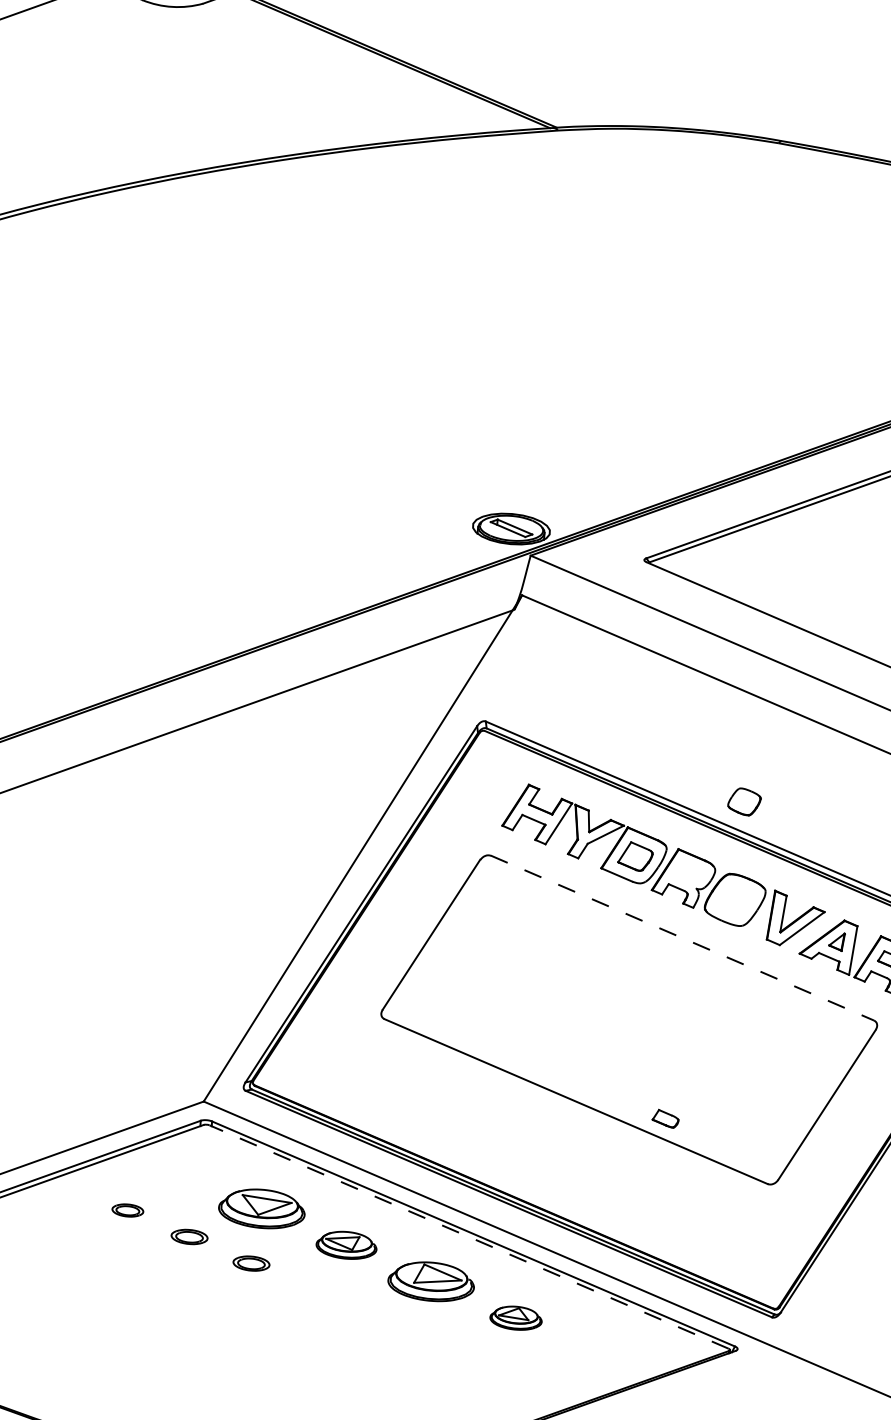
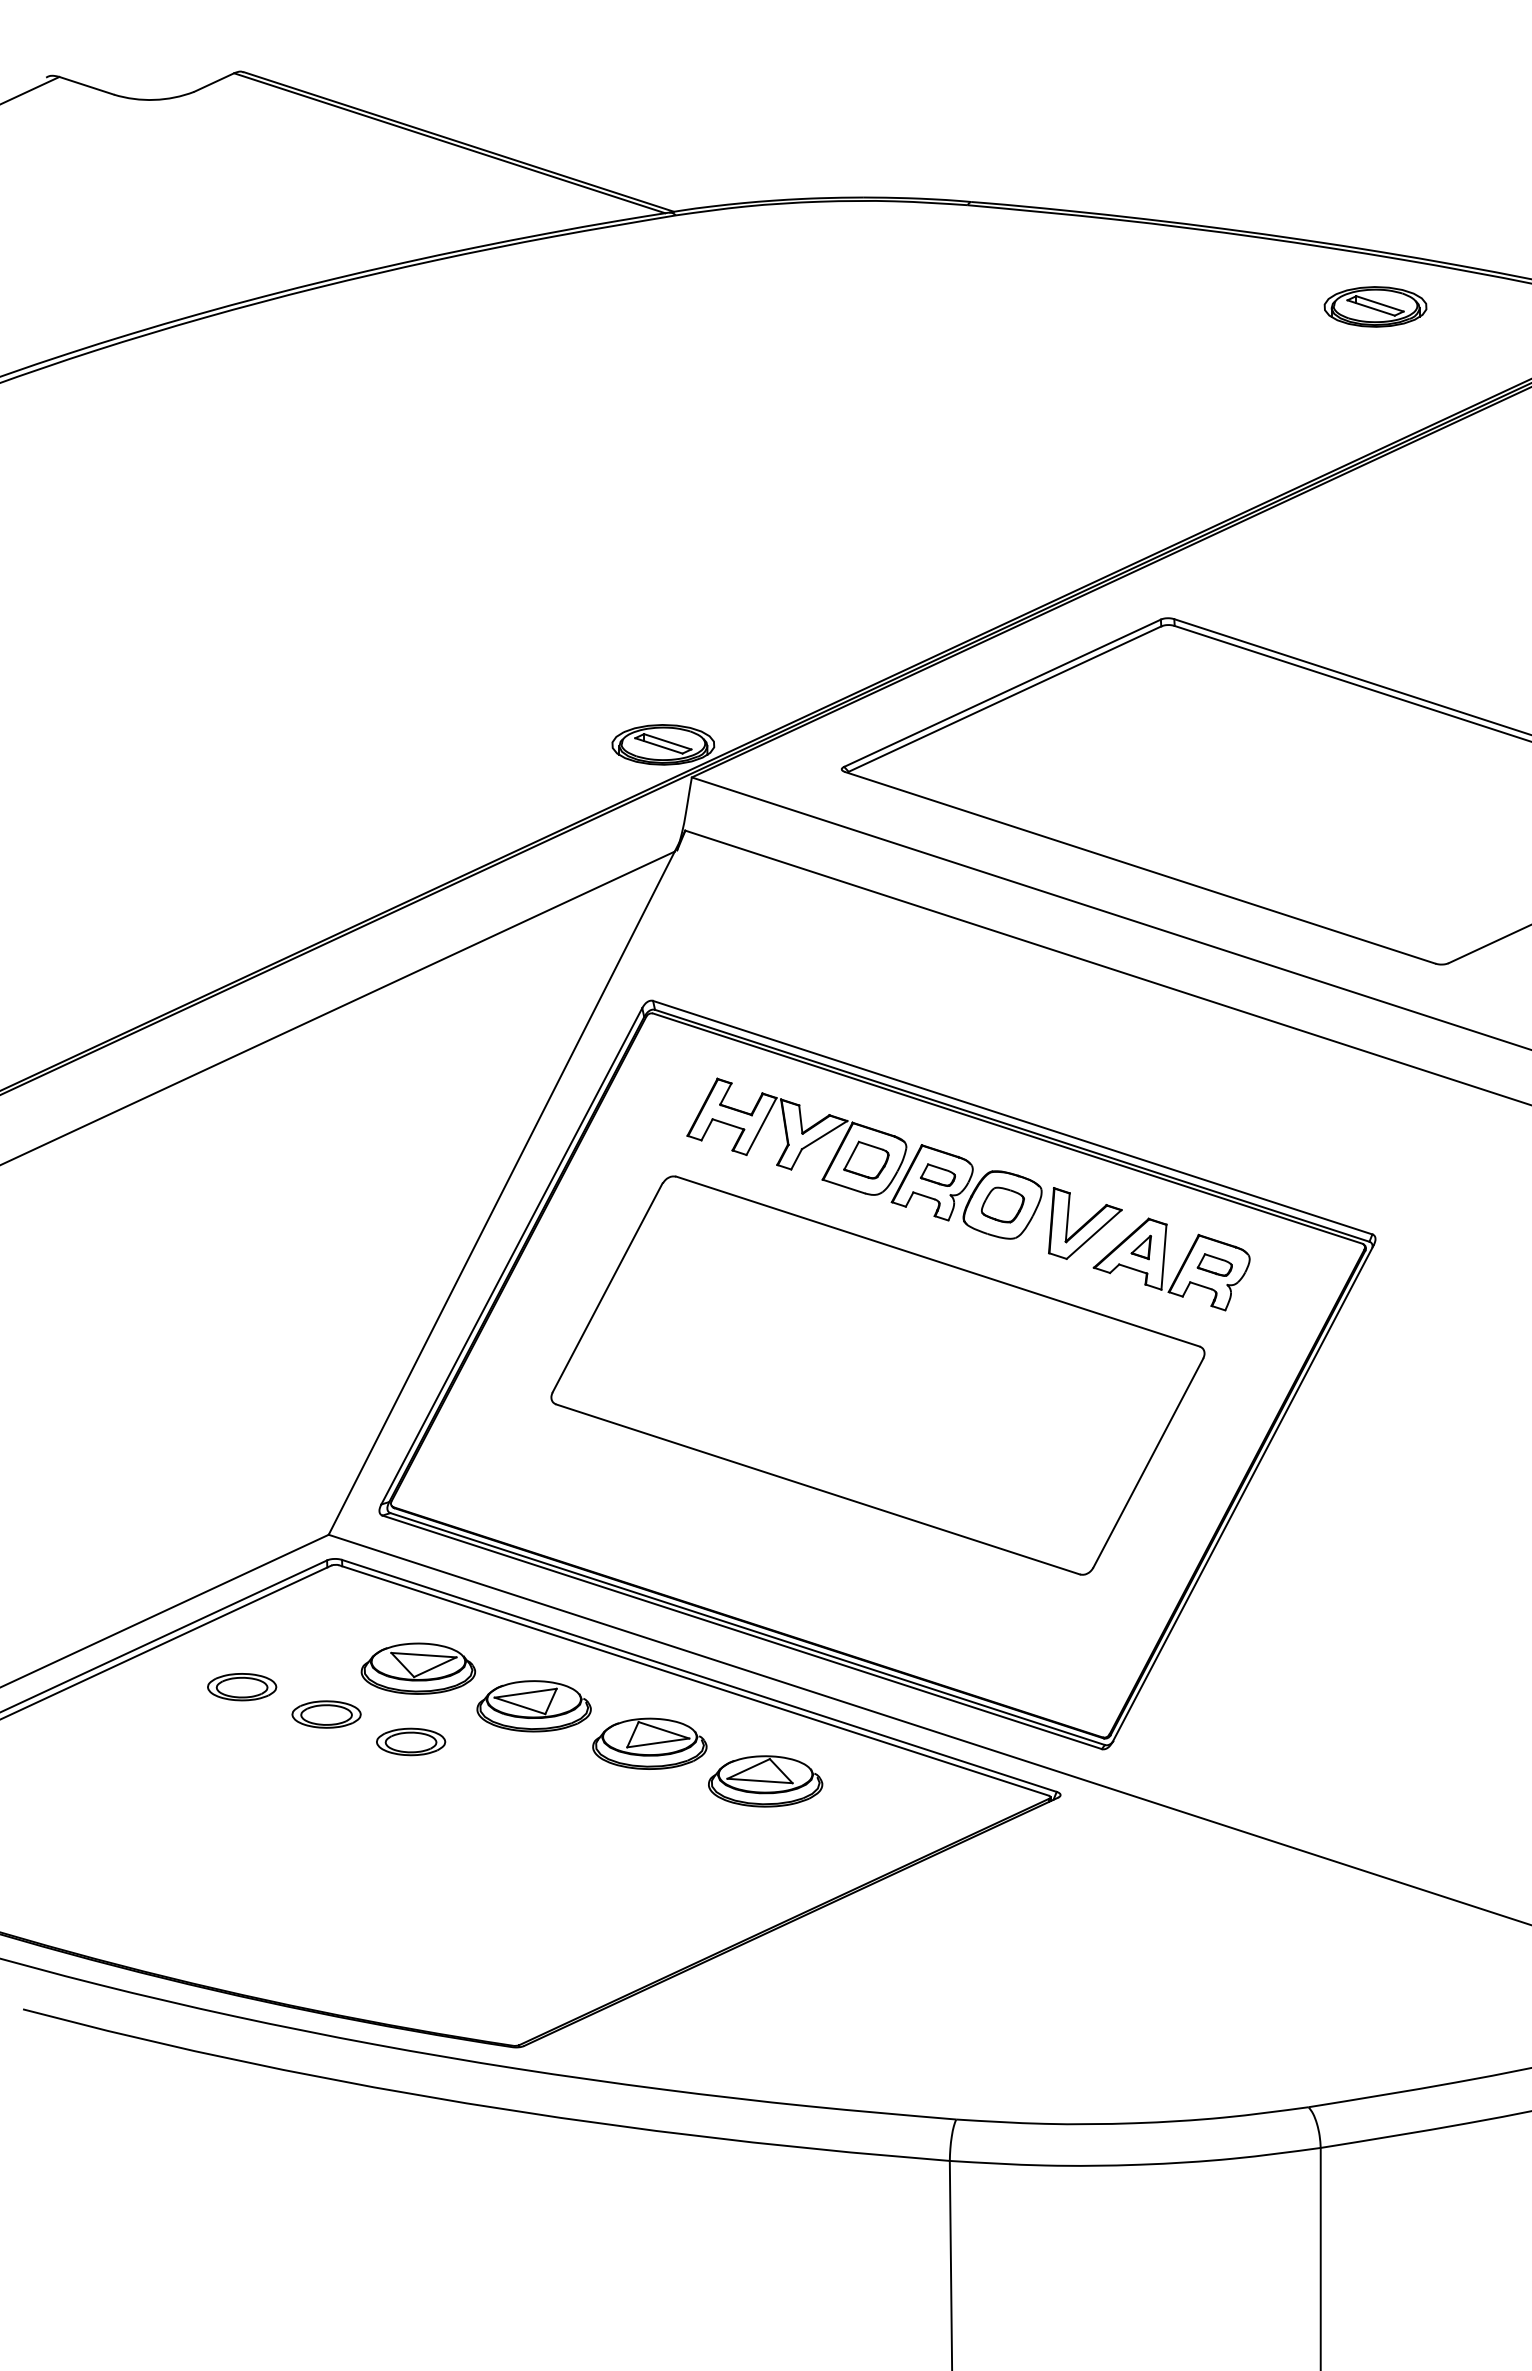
part: (744, 801) -> (1002, 1204), moved
line: (682, 938) -> (938, 1261), dashed -> solid
part: (665, 1118) -> (937, 1174), moved
part: (128, 1210) -> (242, 1687), size x1.67
part: (189, 1236) -> (326, 1714), size x1.43
line: (468, 1237) -> (693, 1680), dashed -> solid
part: (346, 1245) -> (533, 1706), size x1.43
part: (251, 1263) -> (411, 1741), size x1.43
part: (515, 1318) -> (765, 1781), size x1.67

